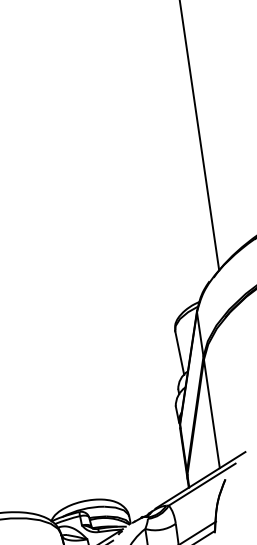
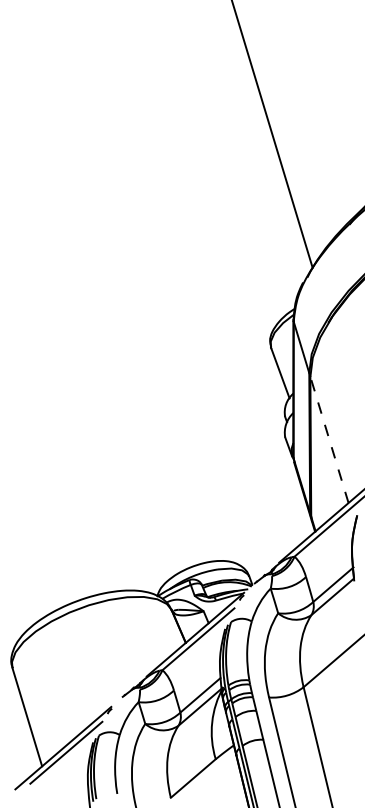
line: (211, 413) -> (329, 439), solid -> dashed

